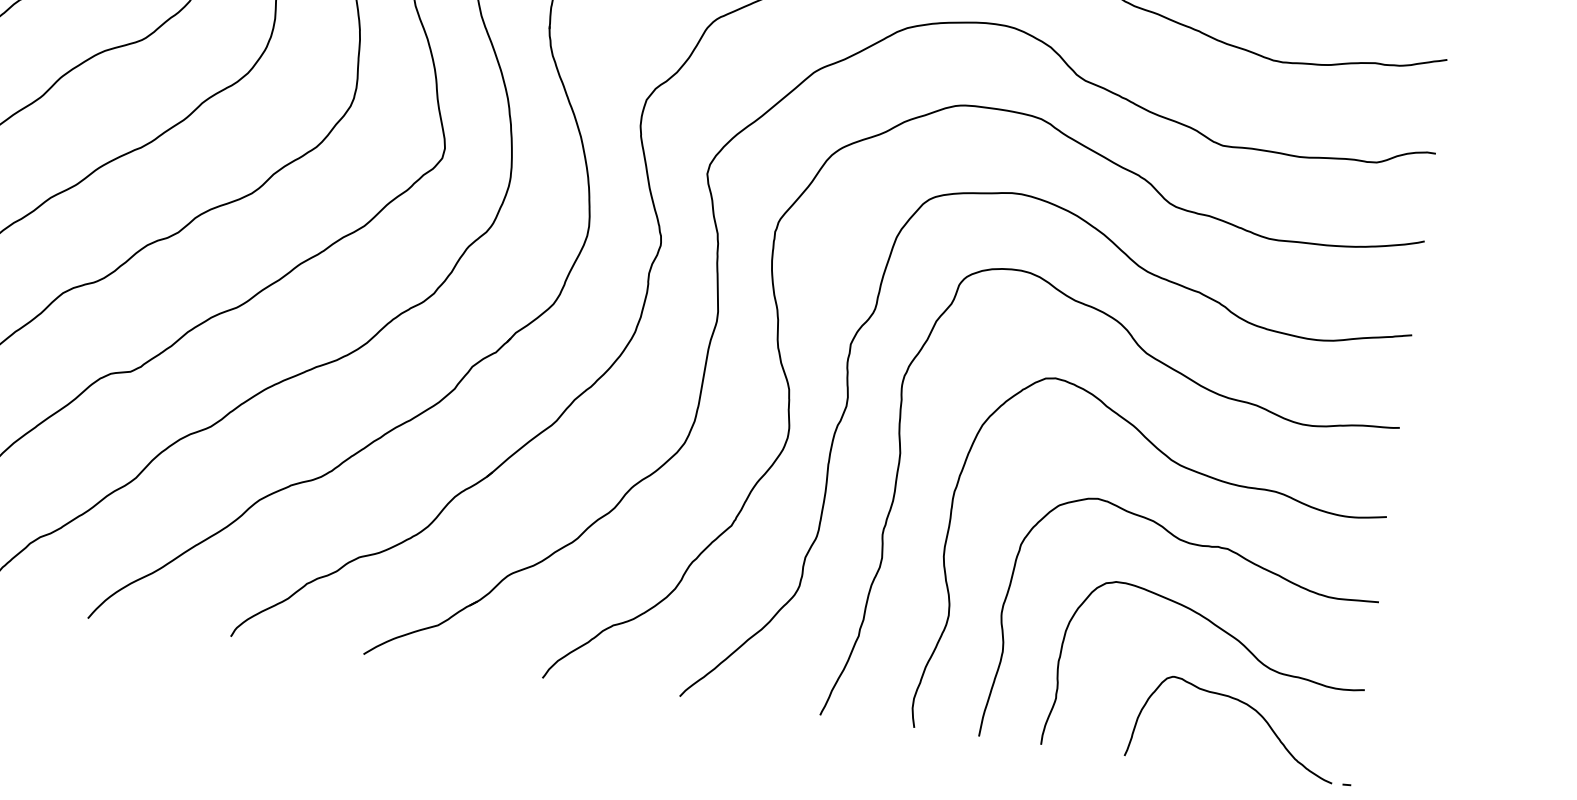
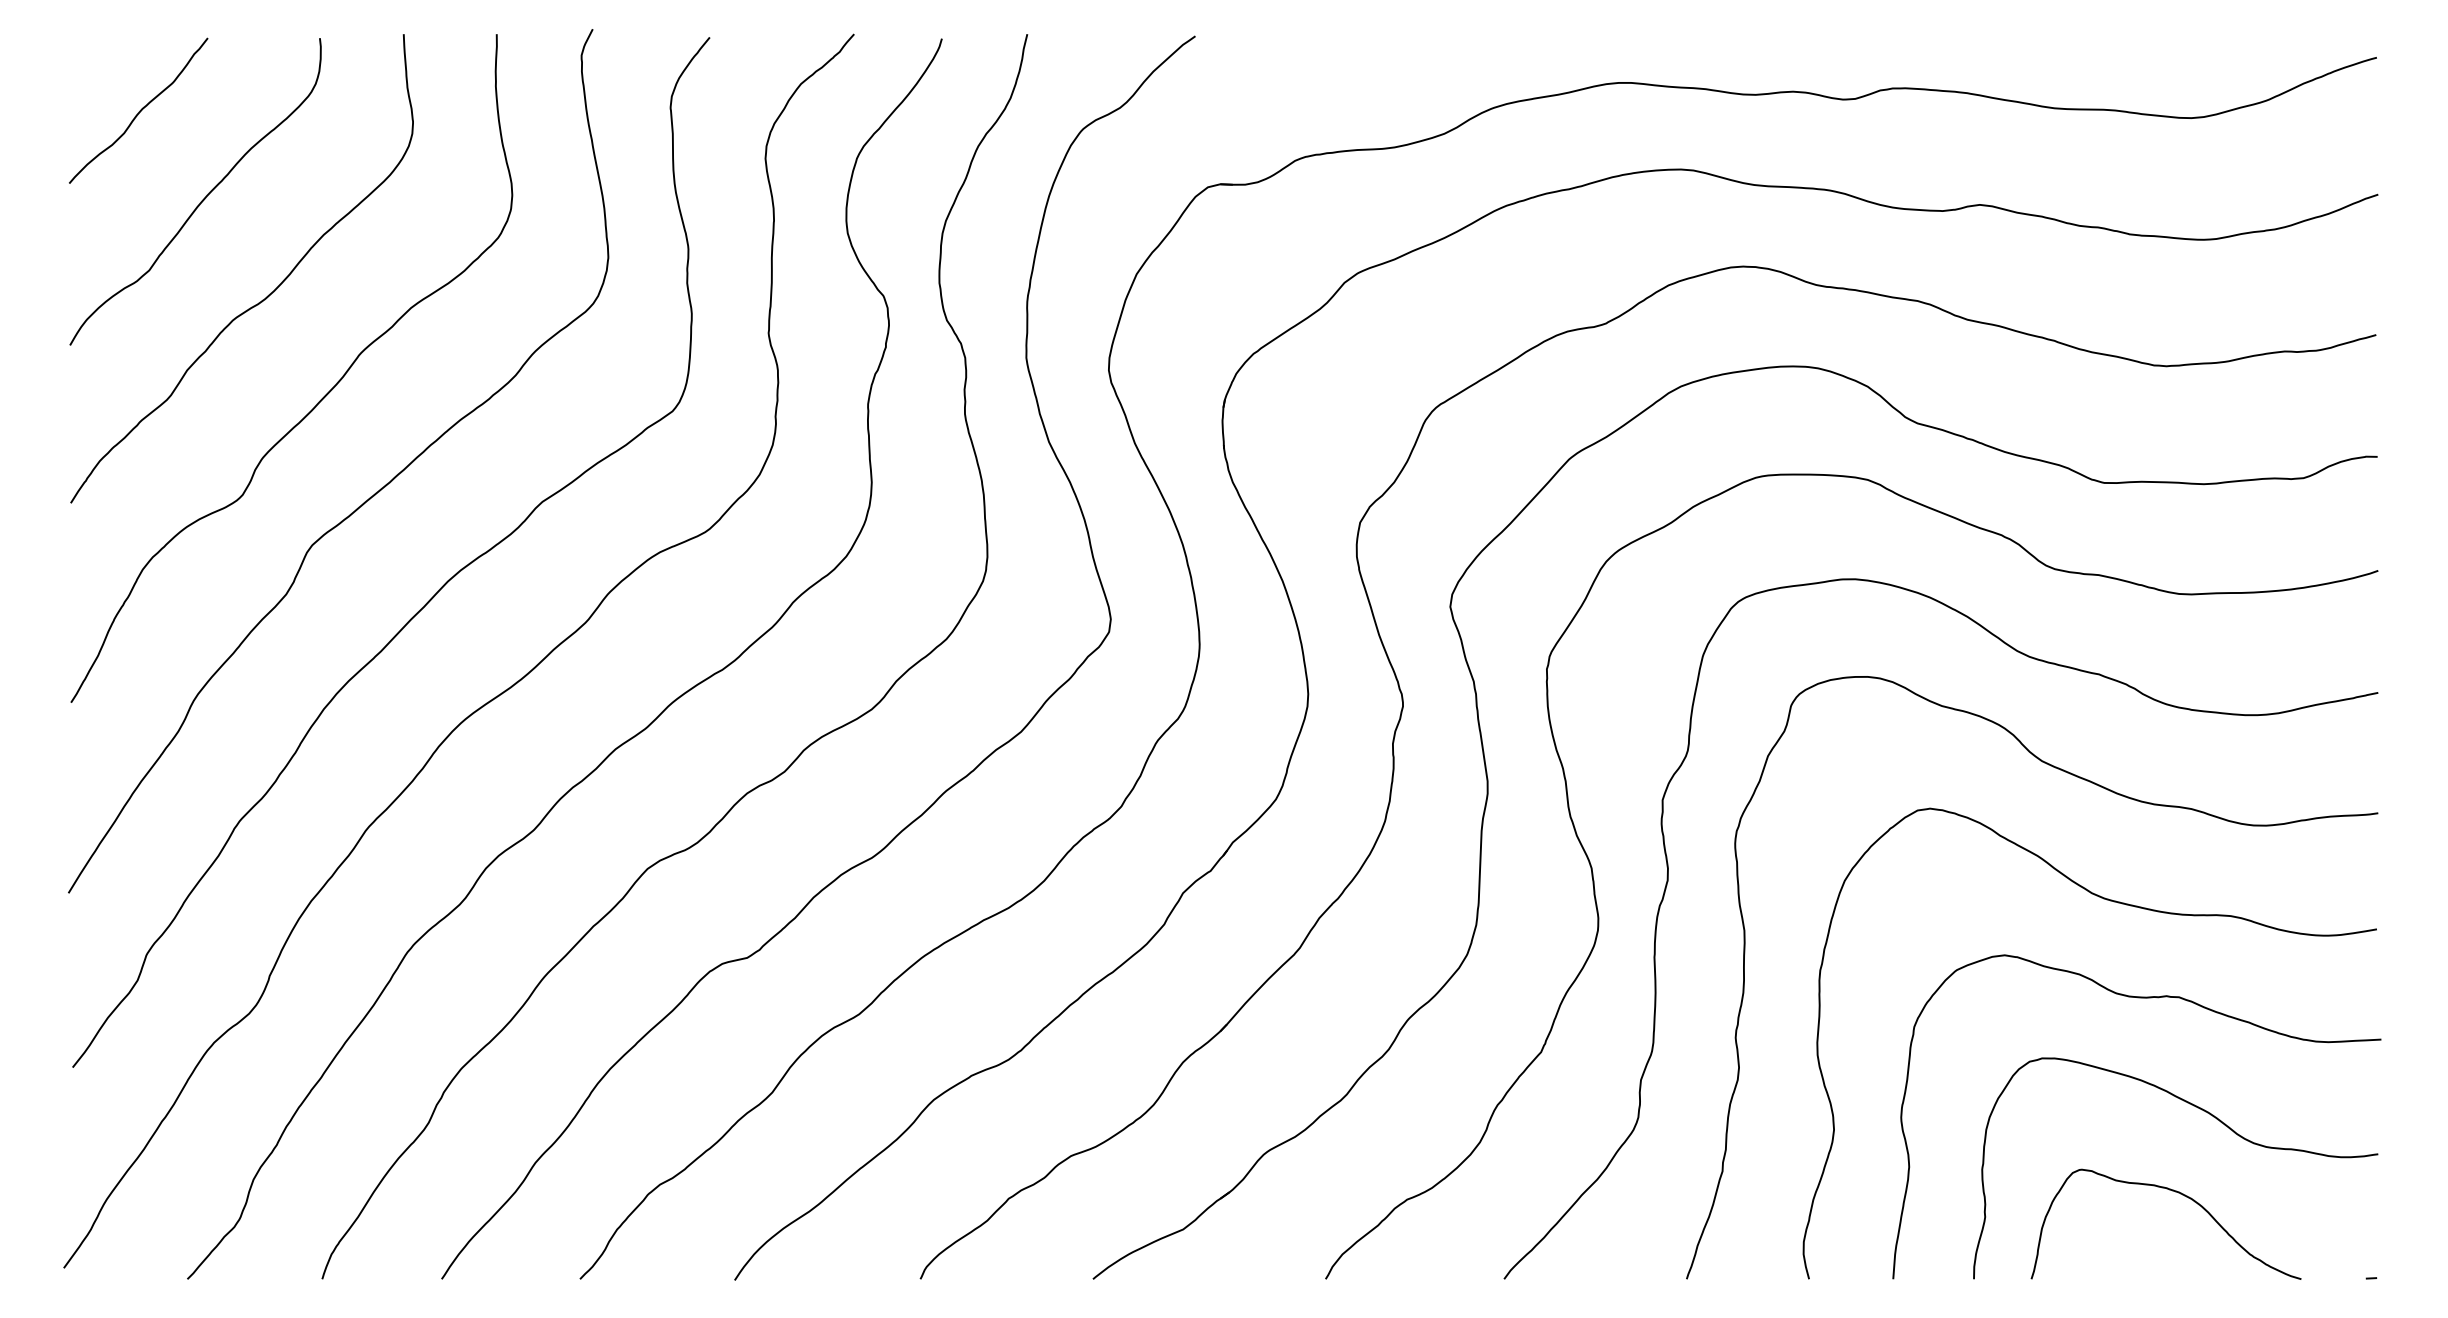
curve: (1244, 704) -> (2175, 1192), moved

